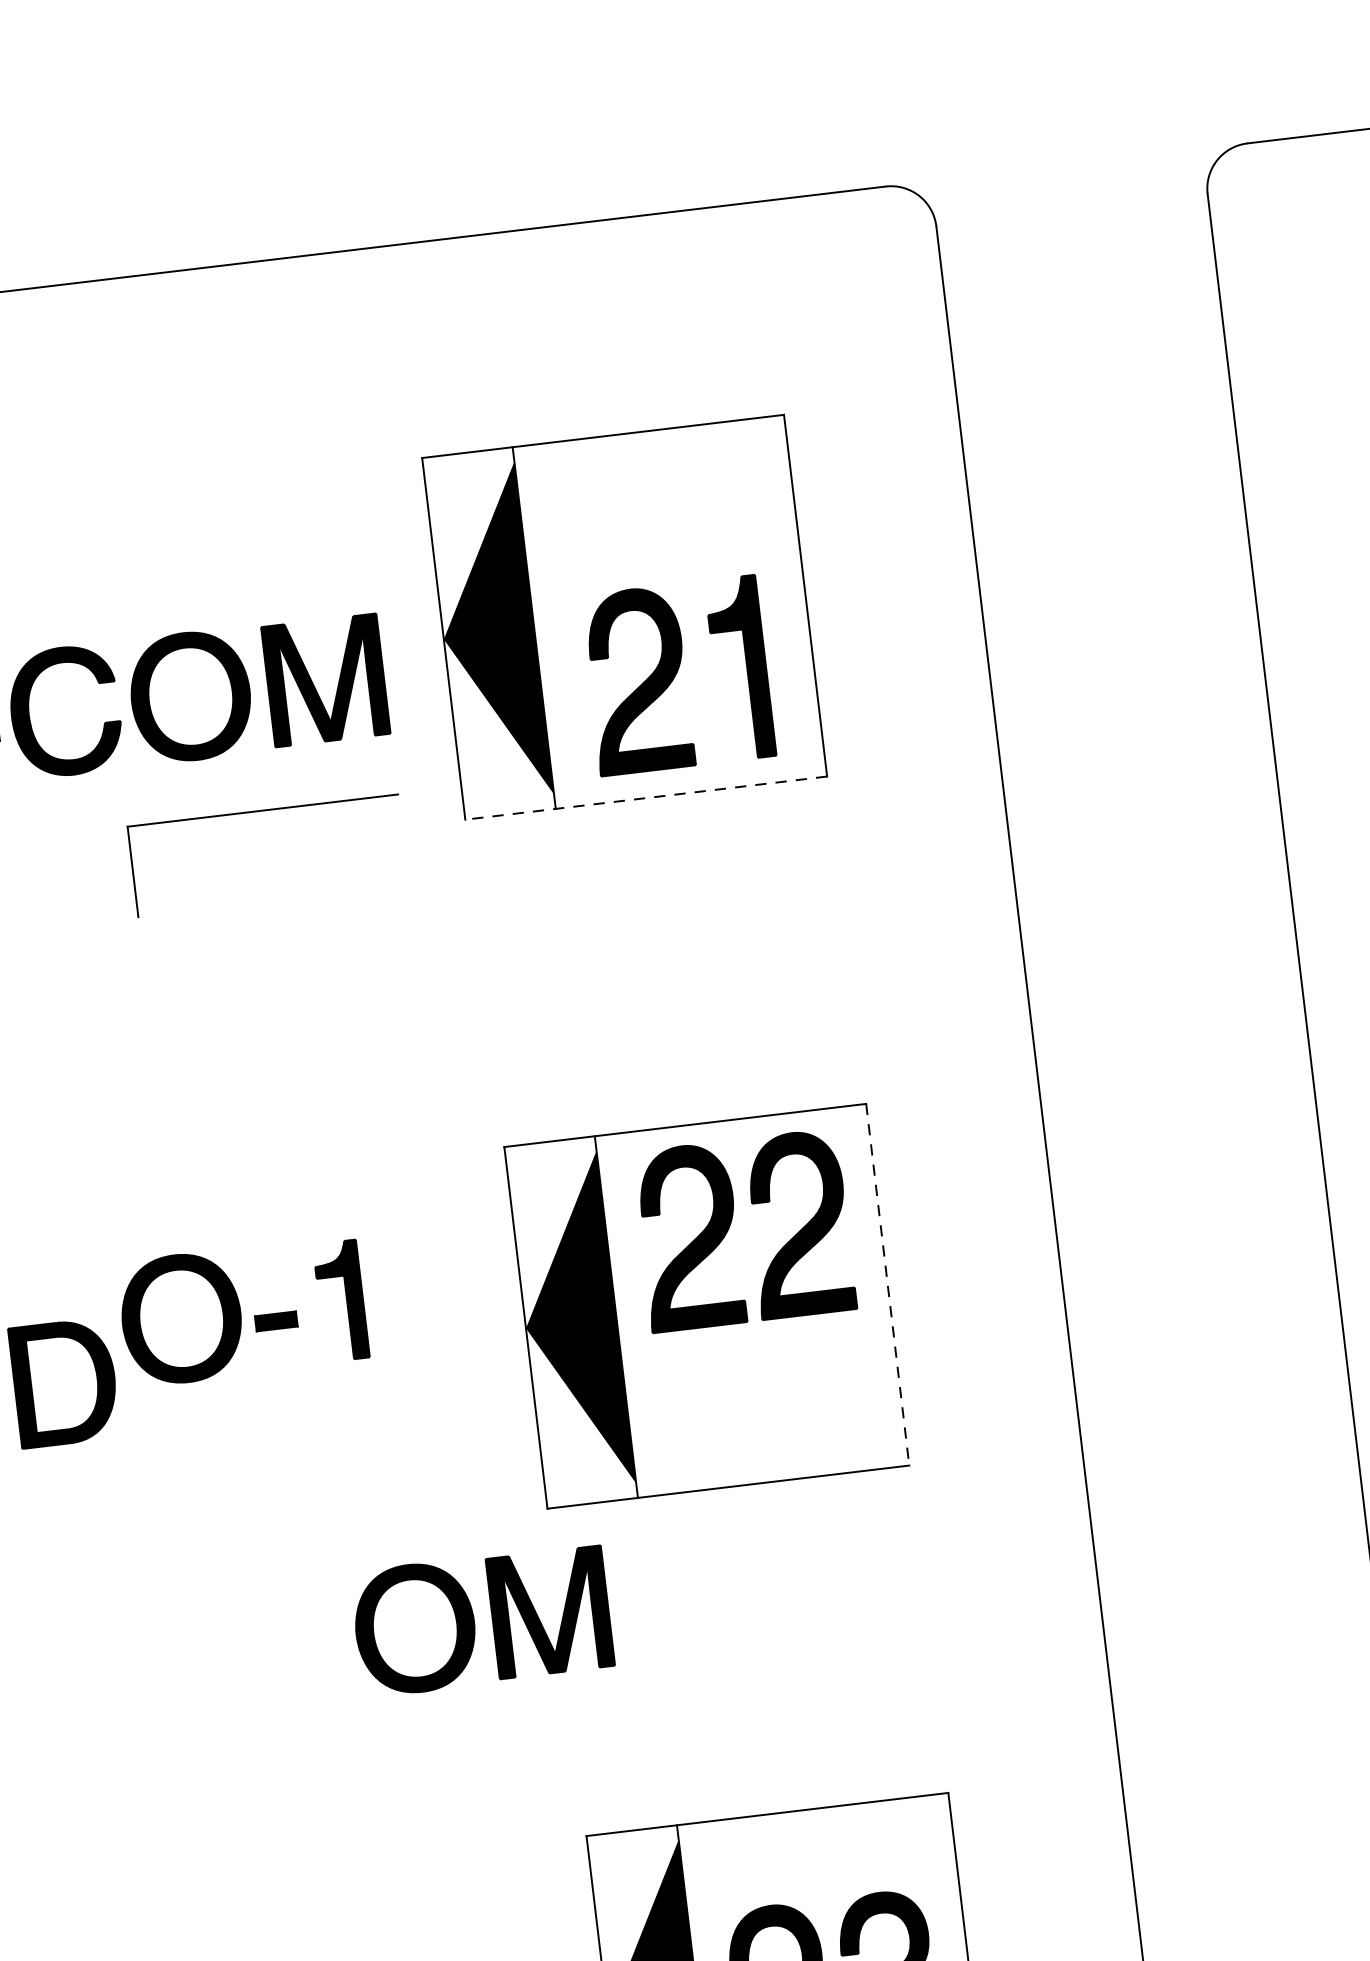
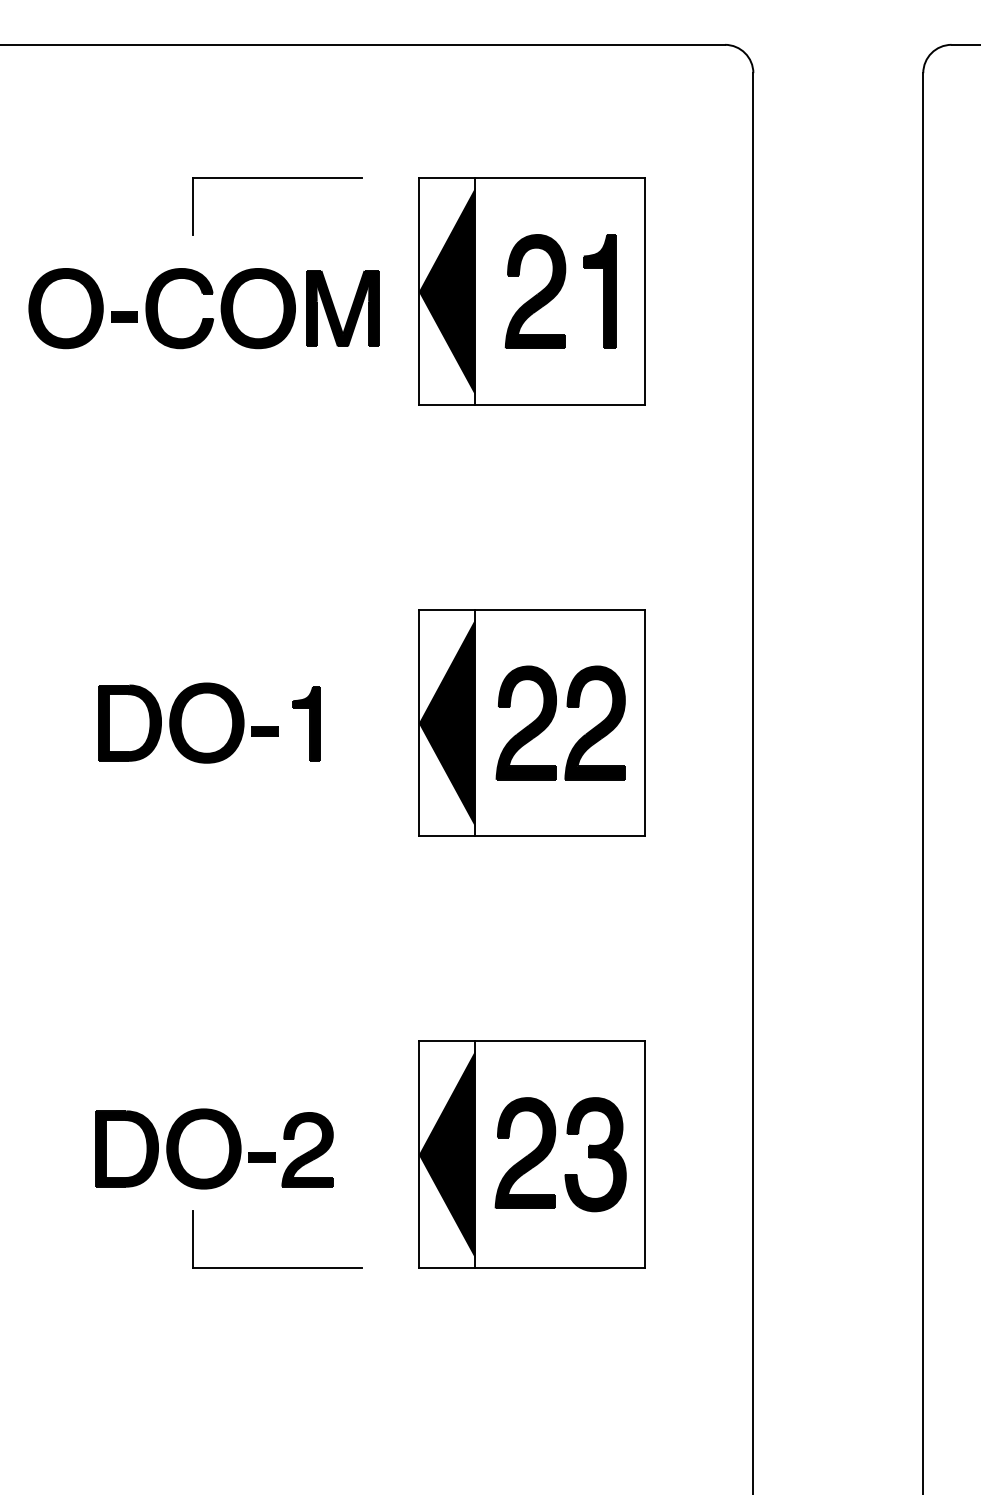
part: (677, 675) -> (560, 291), moved
line: (645, 797) -> (531, 404), dashed -> solid
part: (262, 810) -> (277, 178), moved
part: (731, 1224) -> (553, 718), moved
line: (887, 1285) -> (645, 723), dashed -> solid
part: (241, 1310) -> (244, 722), moved
part: (480, 1620) -> (369, 900), removed

